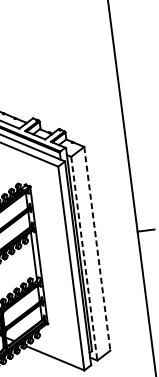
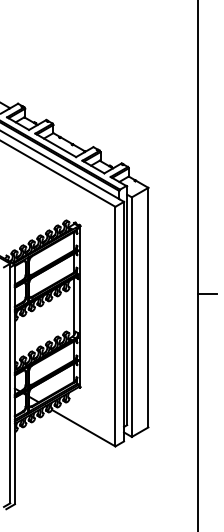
line: (97, 248) -> (148, 307), dashed -> solid
line: (84, 259) -> (131, 317), dashed -> solid

